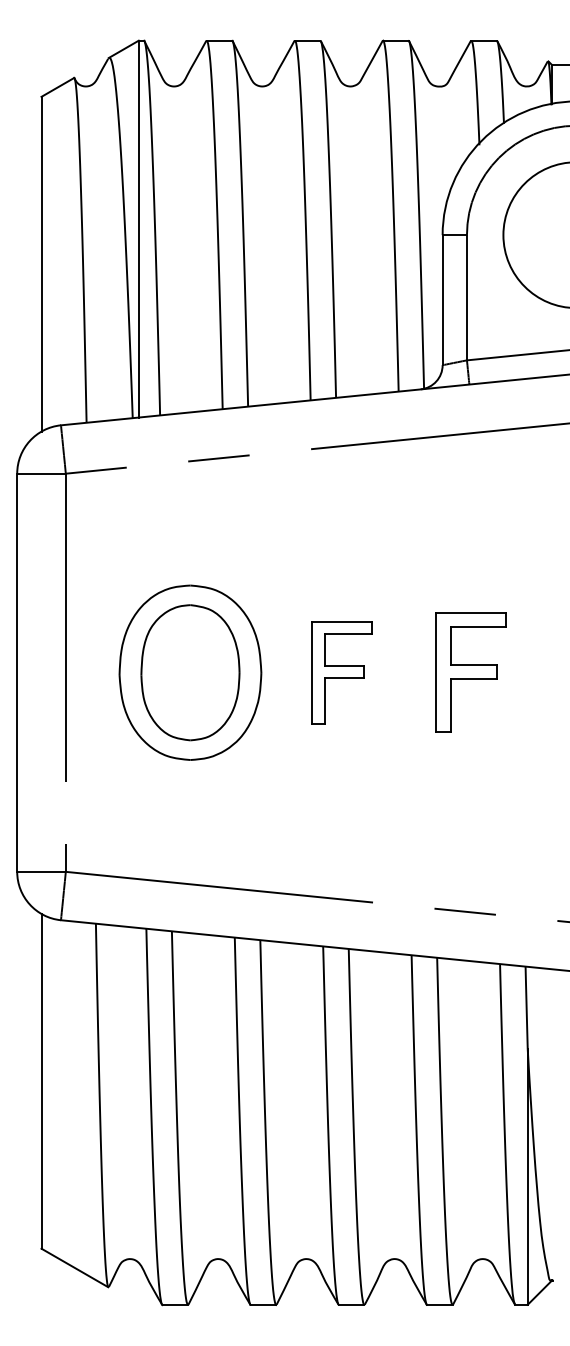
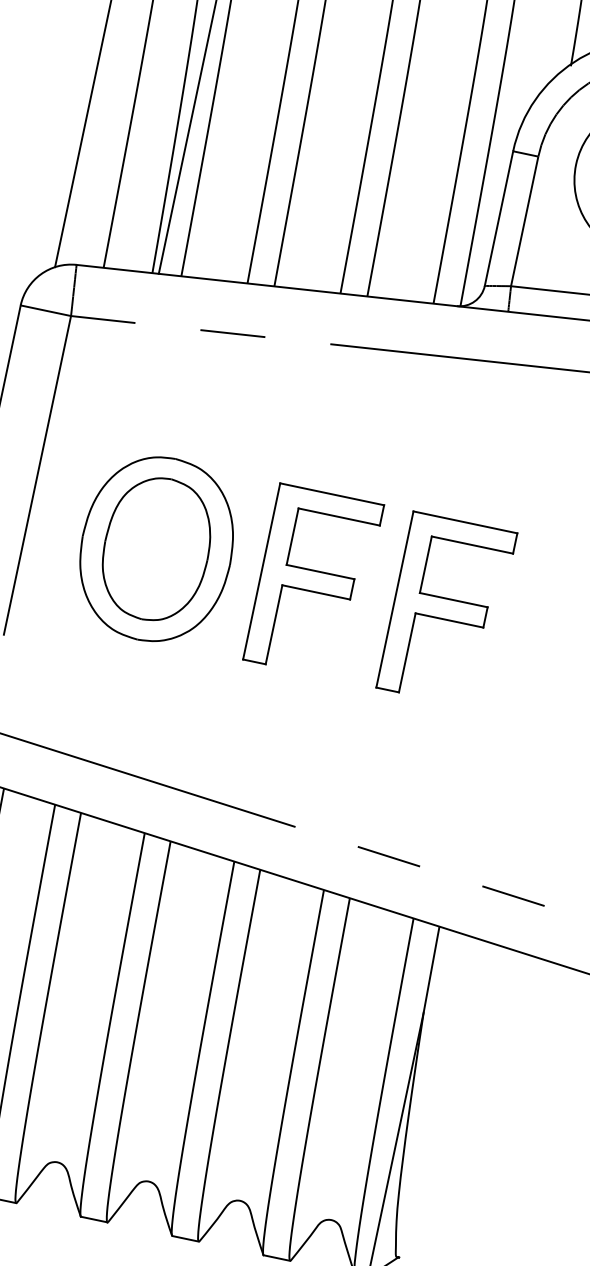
part: (341, 672) -> (313, 581), size x1.67
part: (470, 672) -> (446, 610), size x1.43

